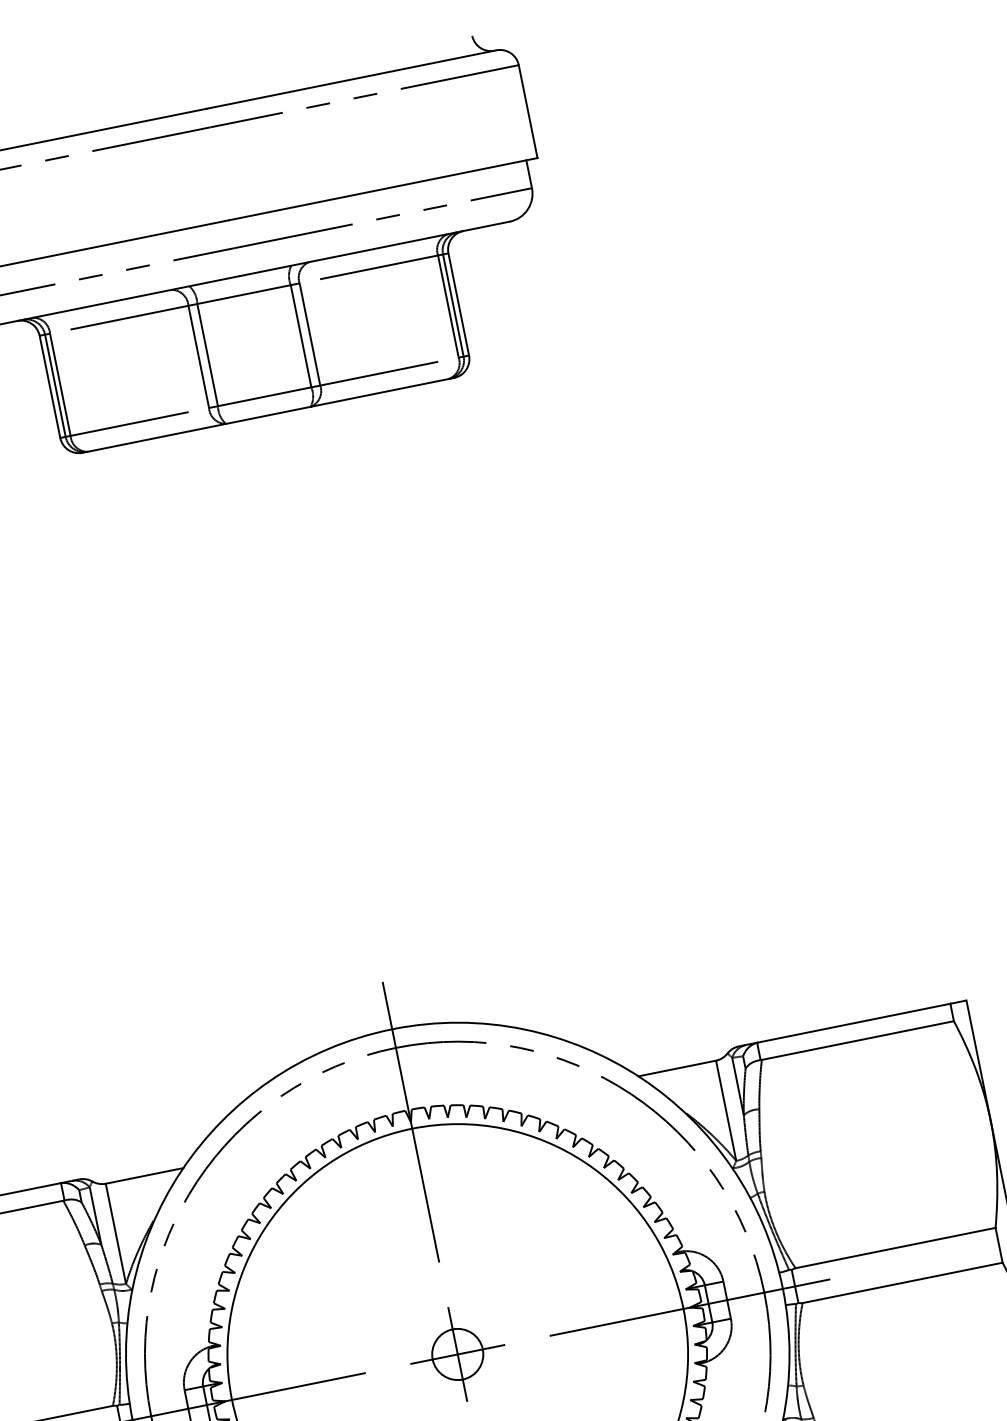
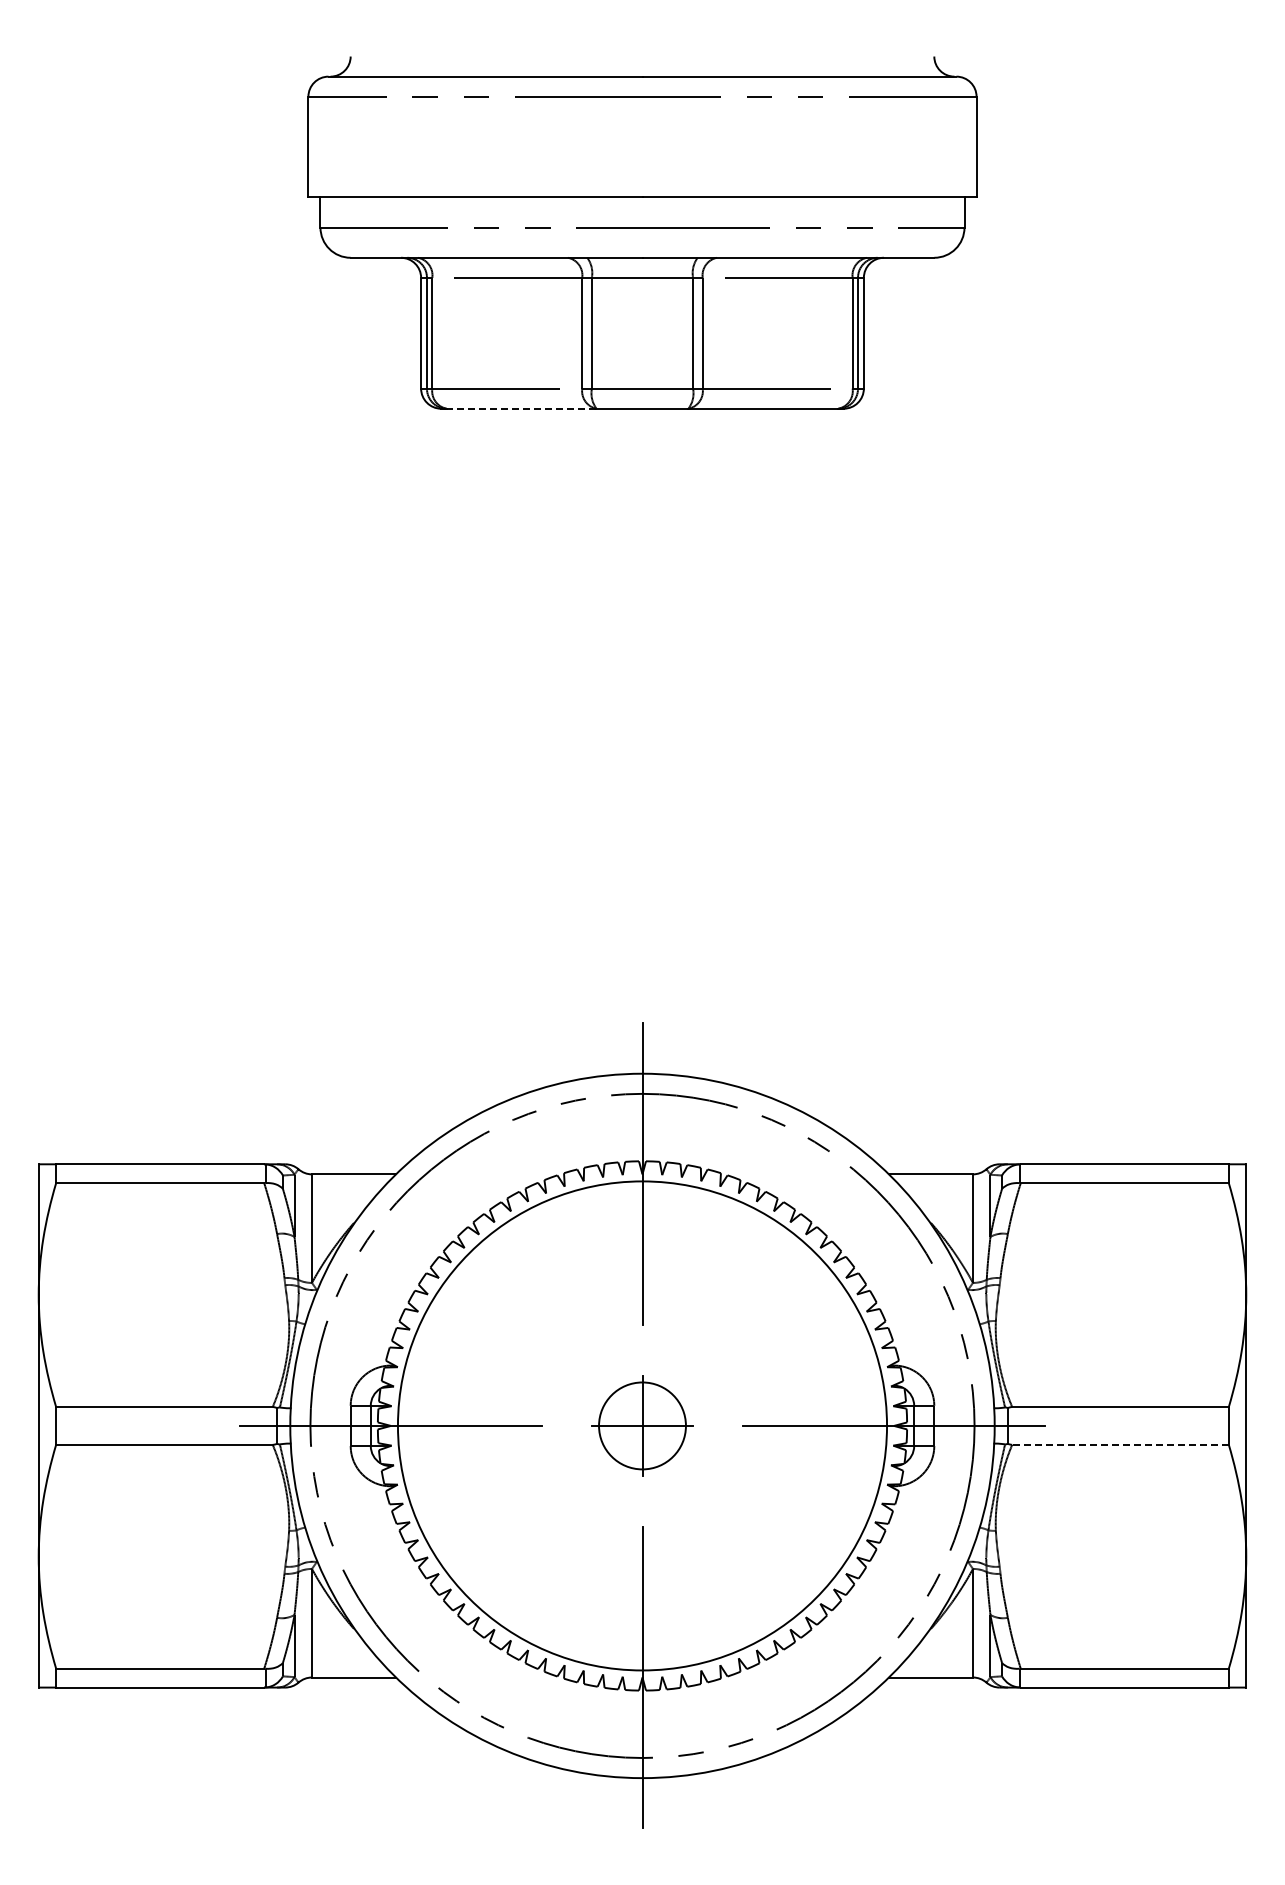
line: (156, 437) -> (521, 408), solid -> dashed
line: (902, 1282) -> (1120, 1444), solid -> dashed
circle: (457, 1354) -> (642, 1425), size x1.6

